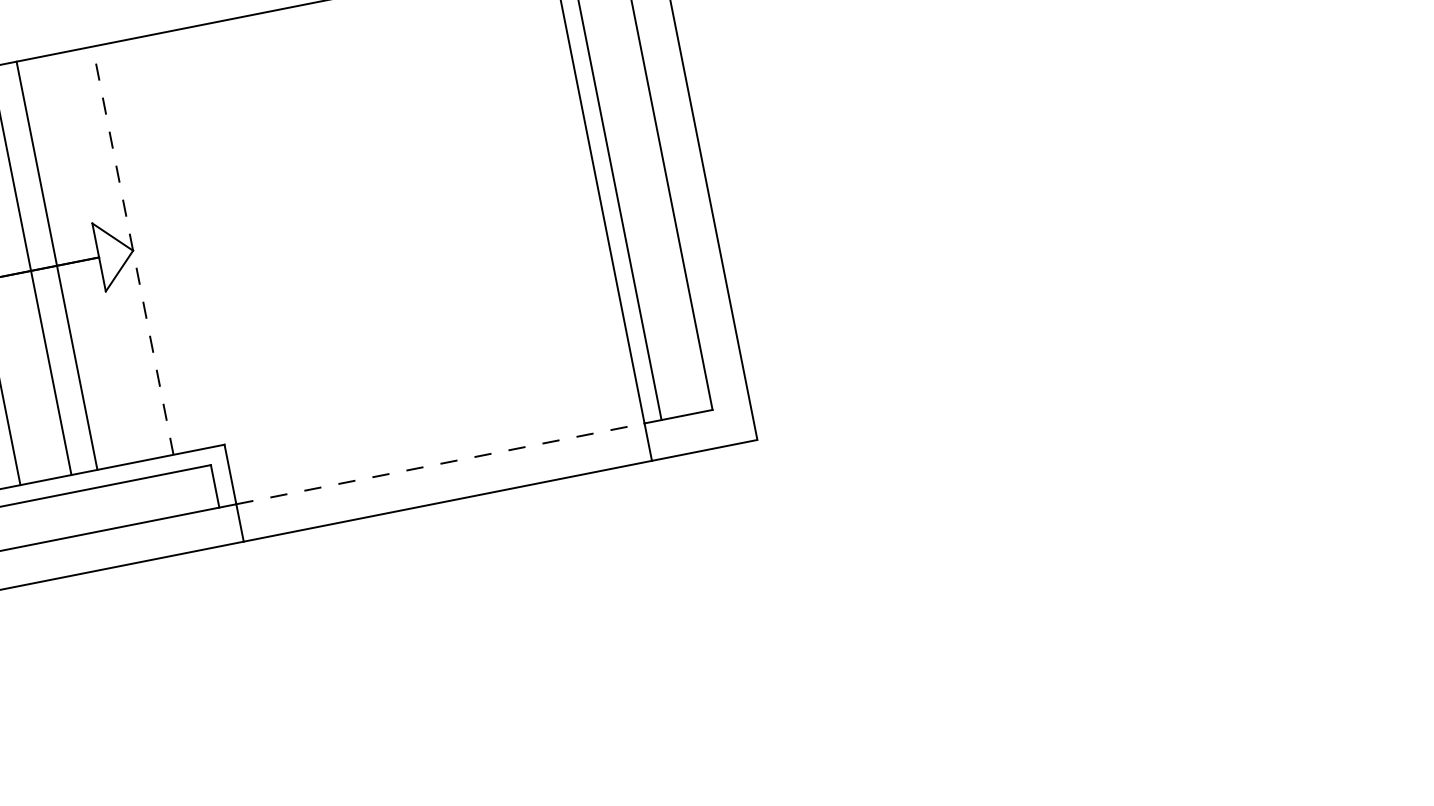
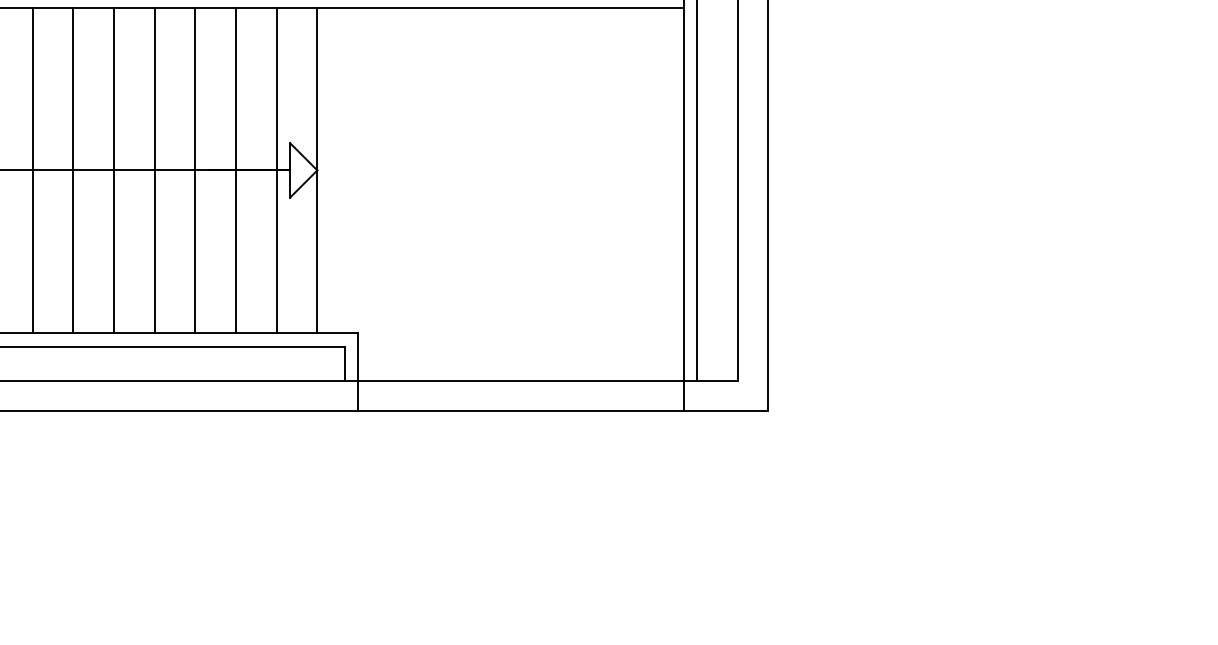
line: (133, 250) -> (317, 170), dashed -> solid
line: (56, 265) -> (276, 170), moved
line: (439, 463) -> (520, 380), dashed -> solid

